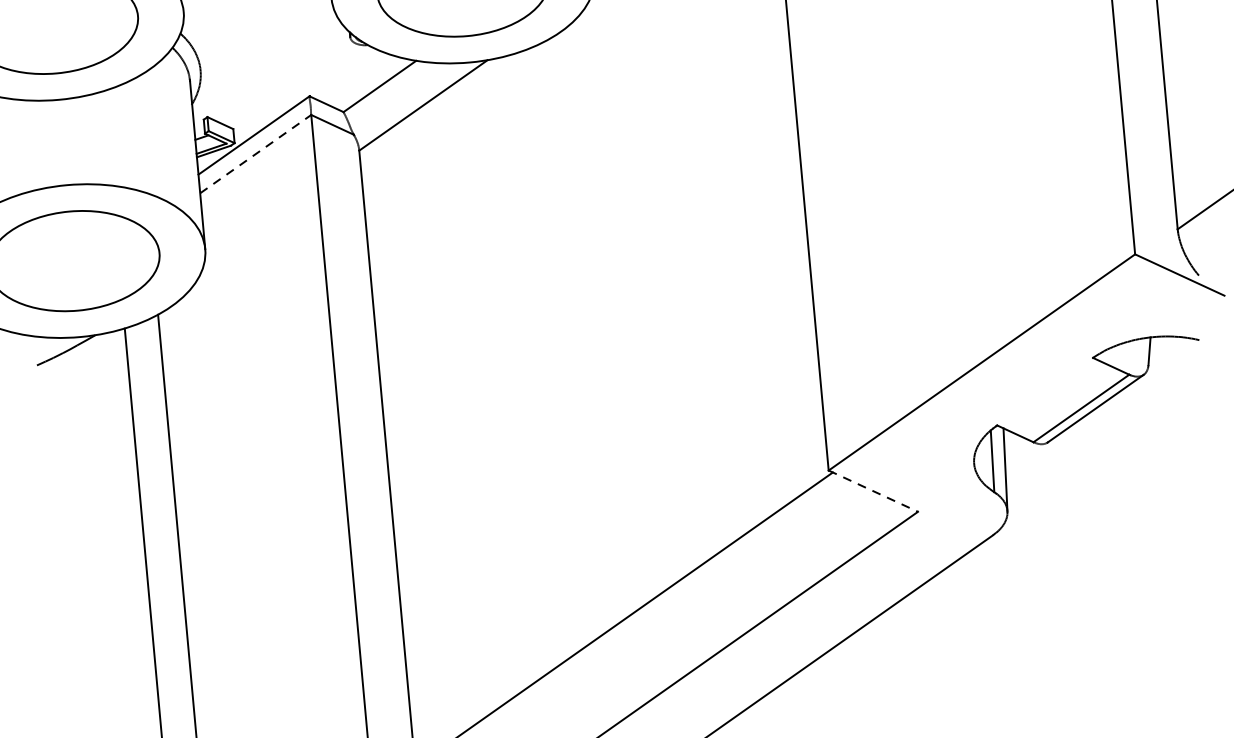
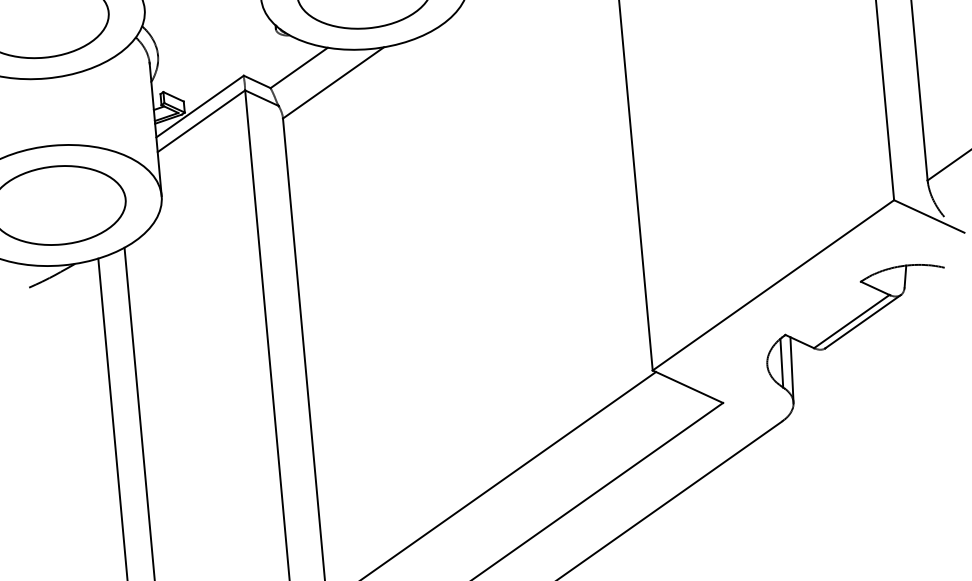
line: (255, 154) -> (201, 121), dashed -> solid
line: (872, 490) -> (687, 386), dashed -> solid

